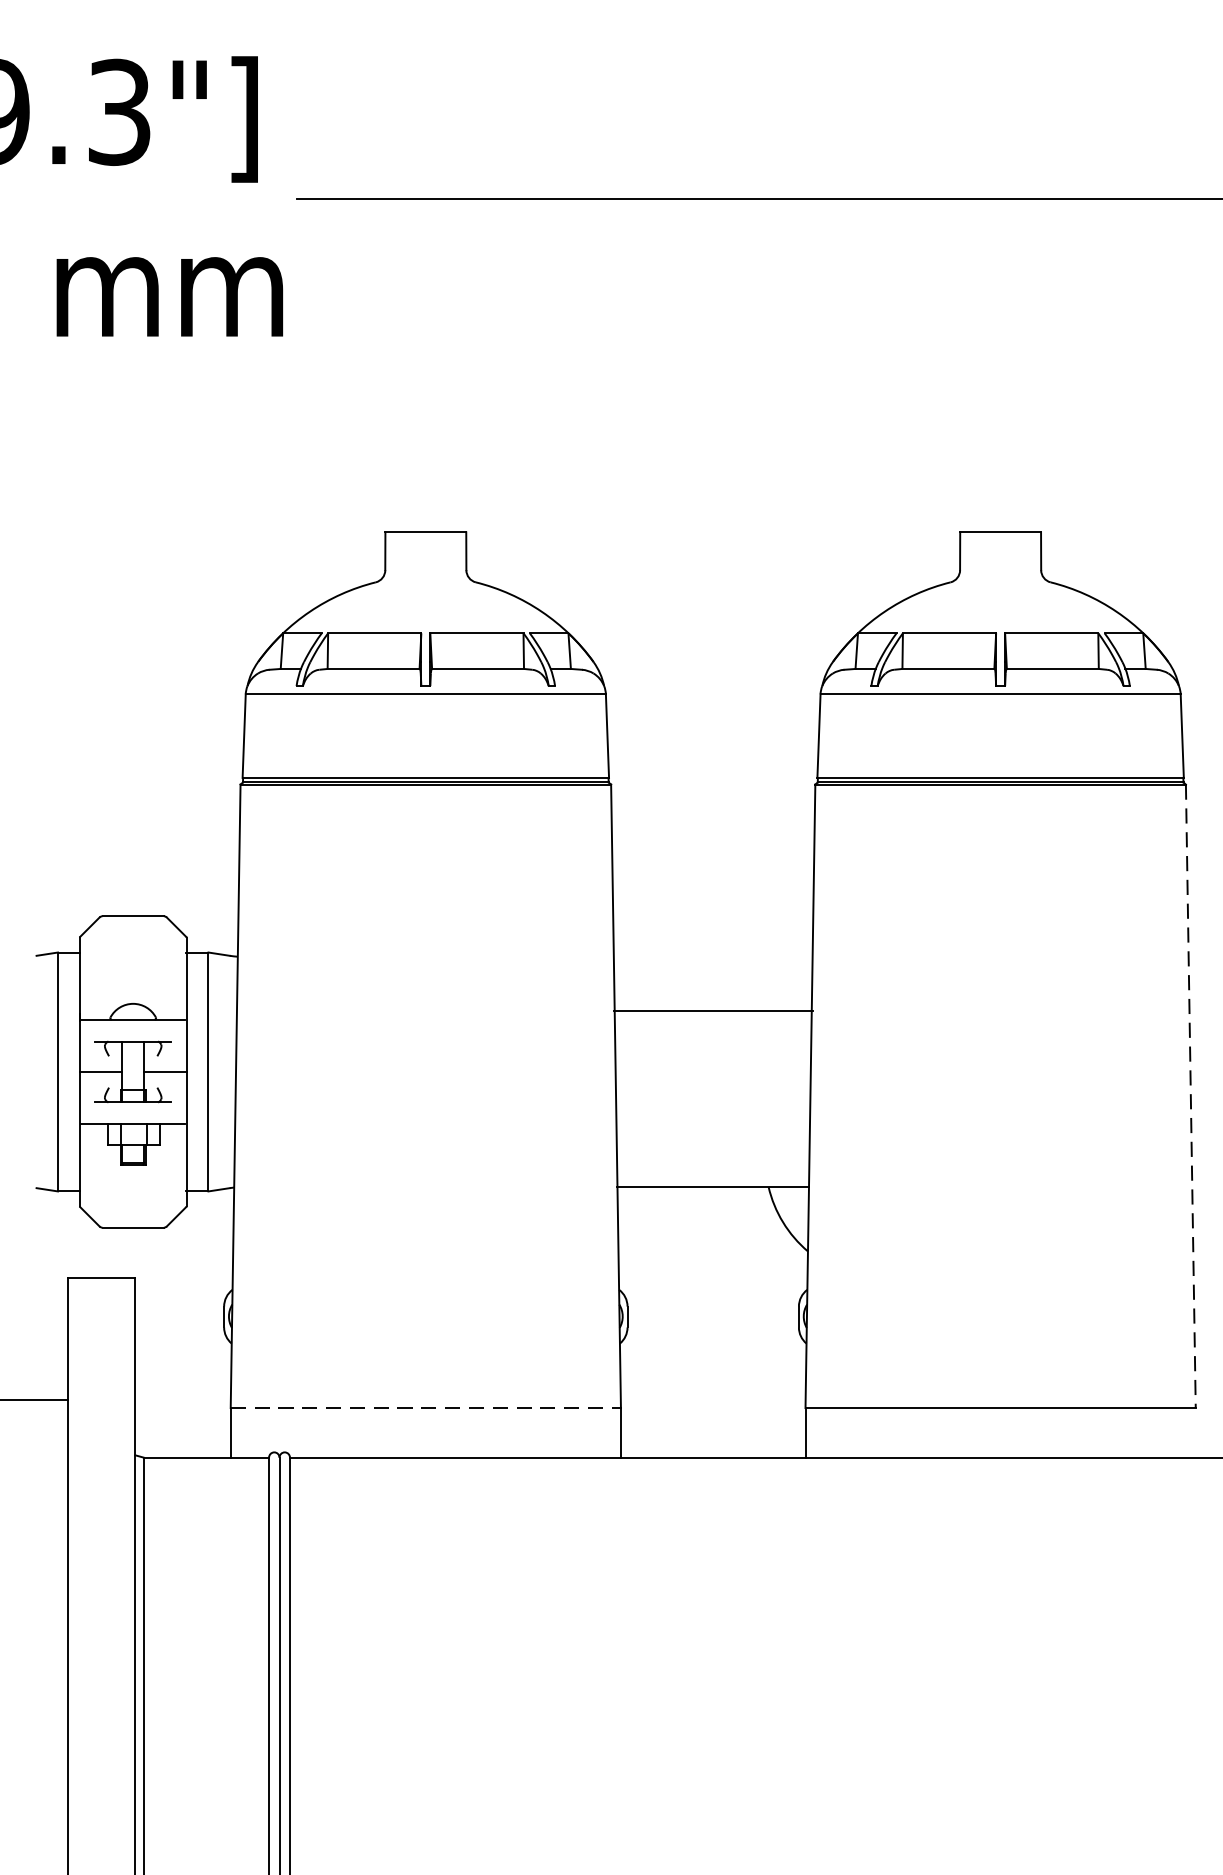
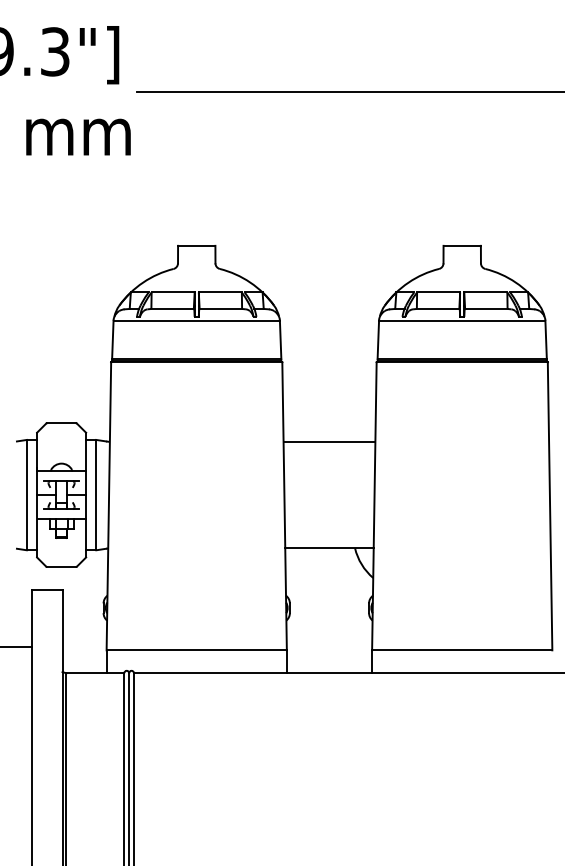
line: (713, 1012) -> (329, 442), moved
line: (1191, 1096) -> (550, 506), dashed -> solid
line: (427, 1408) -> (197, 650), dashed -> solid

